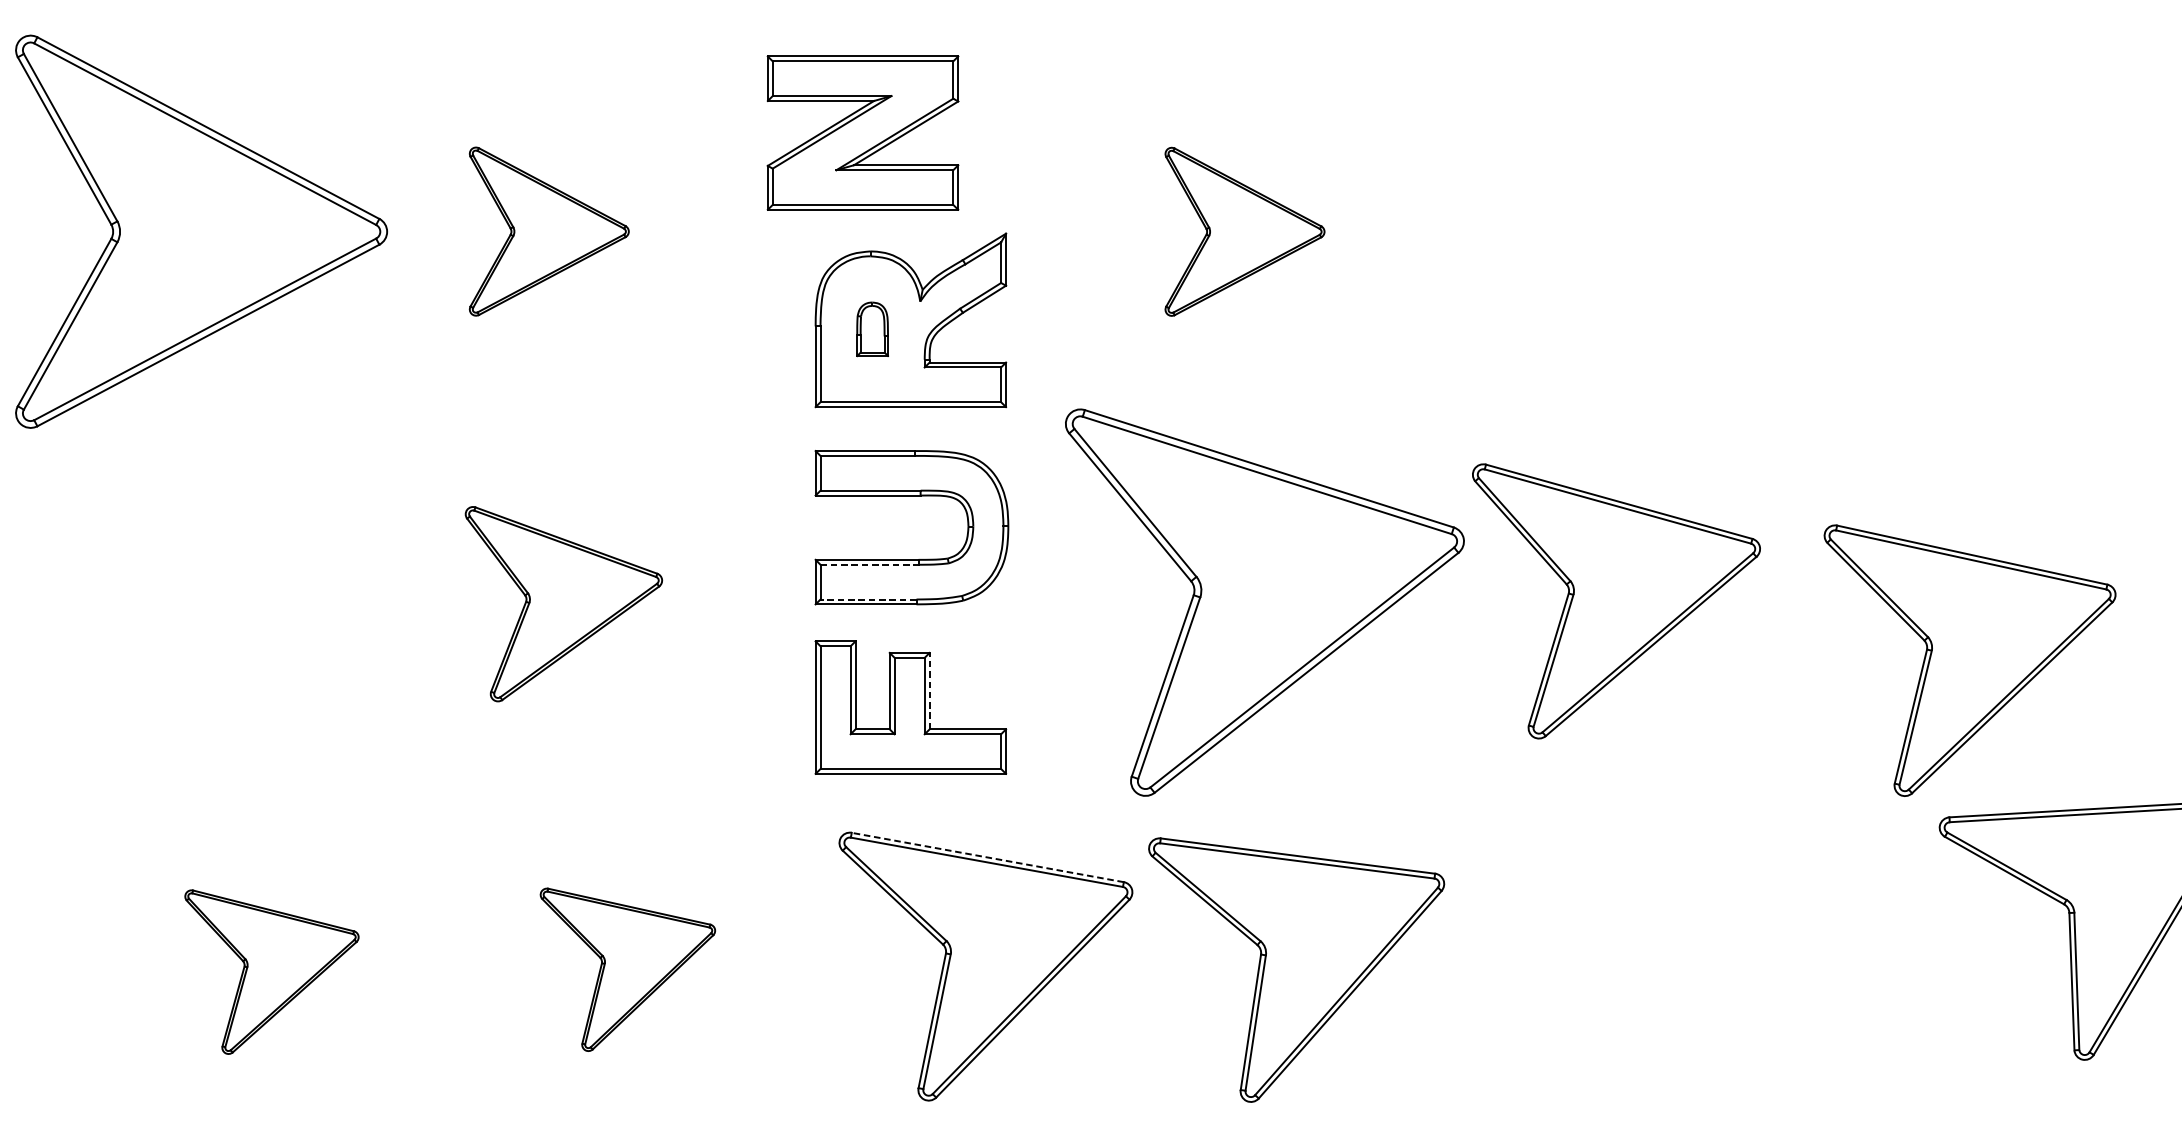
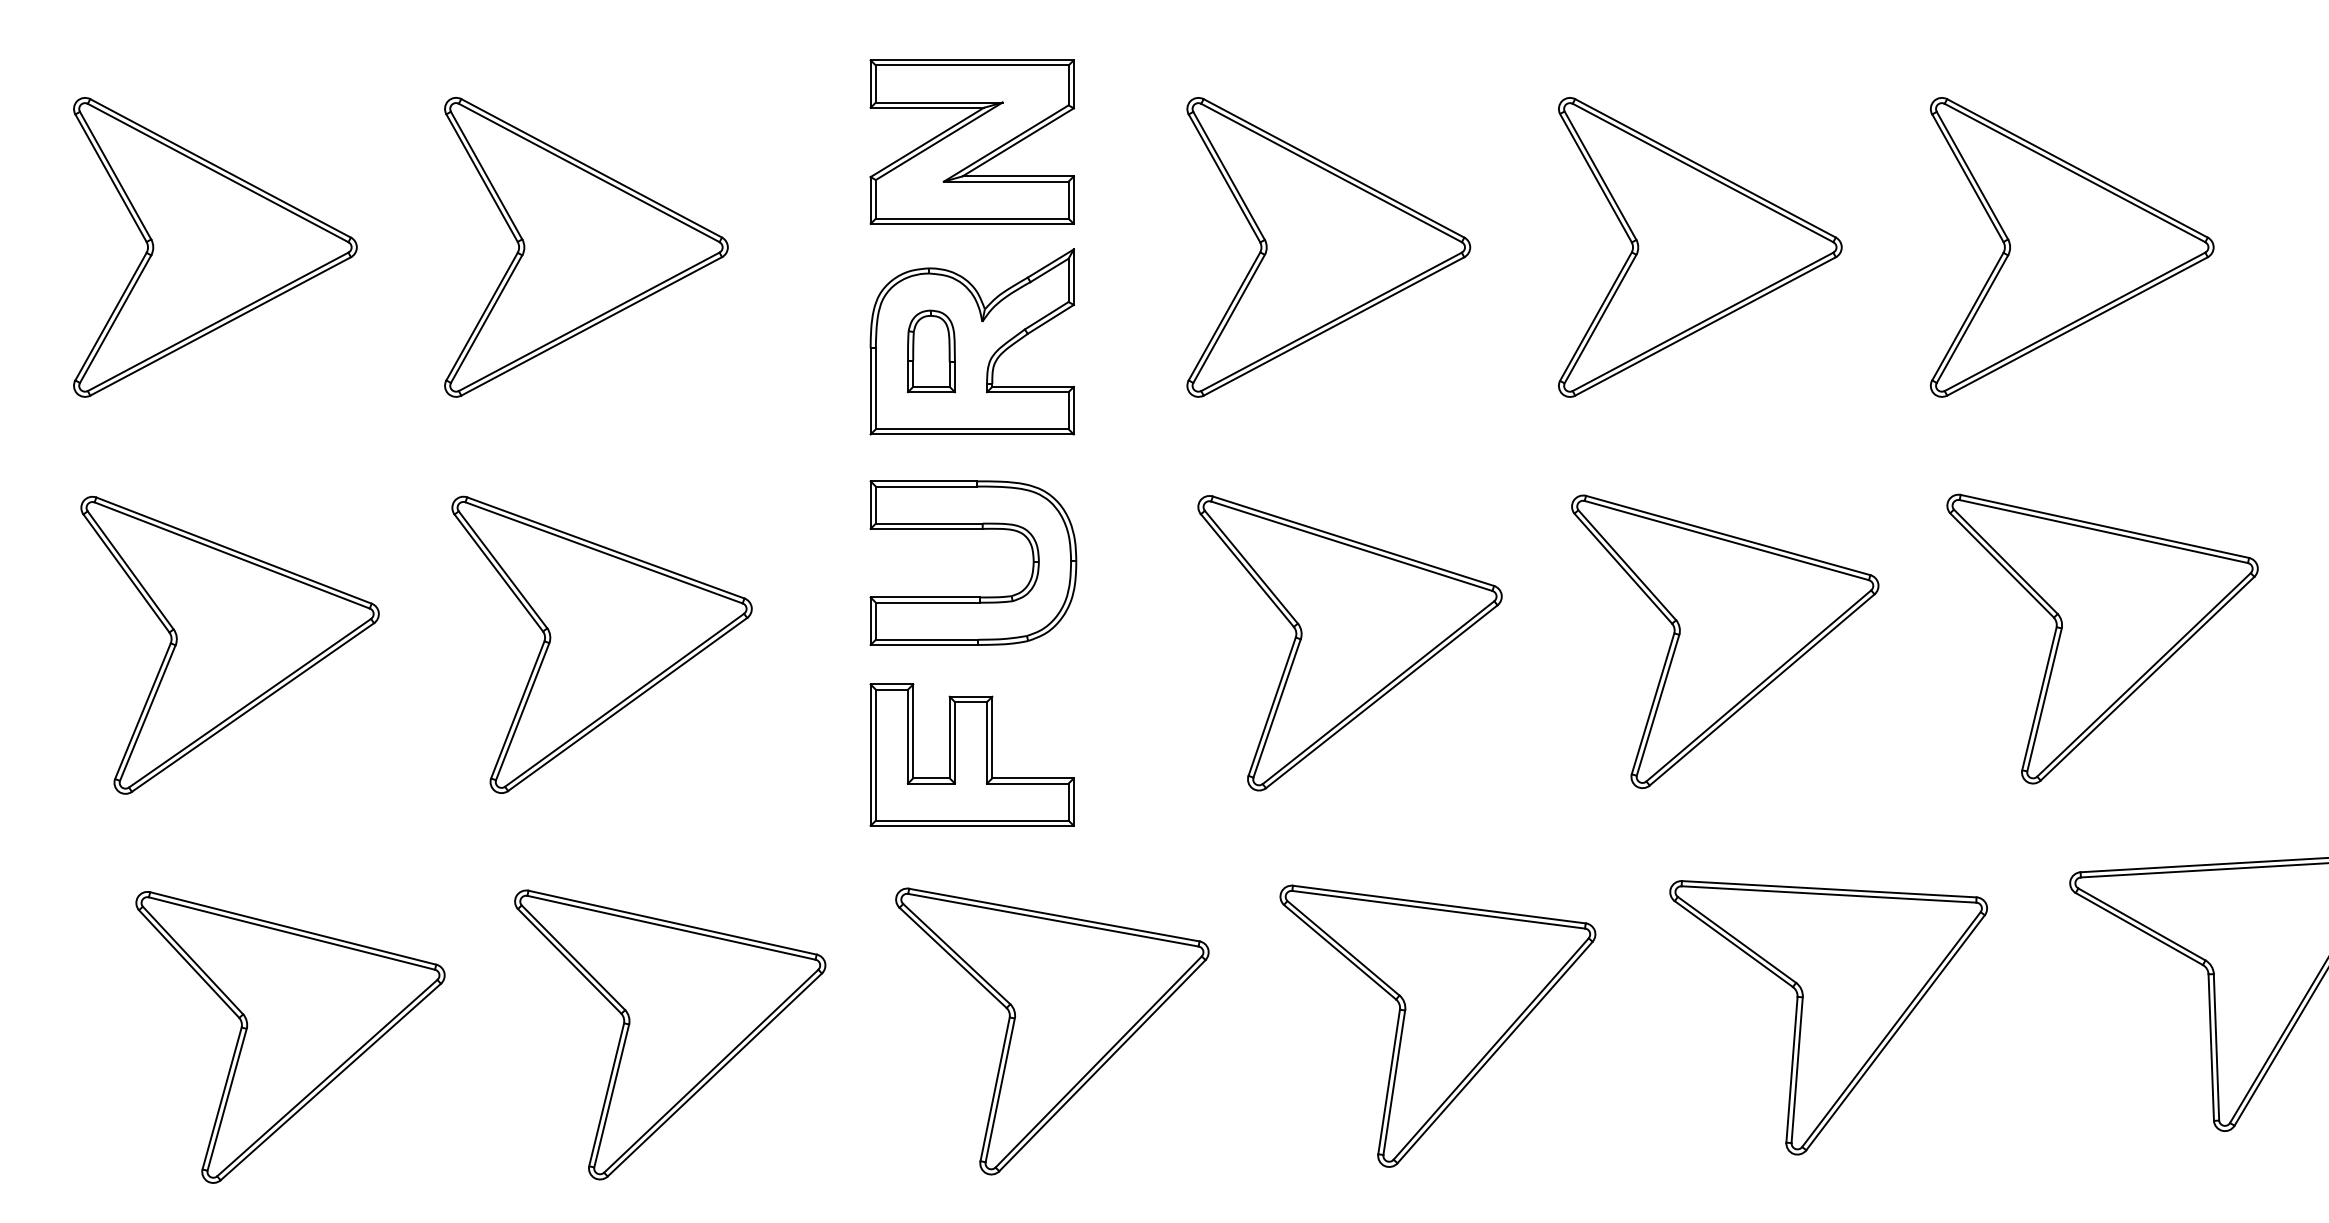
part: (862, 132) -> (971, 141), moved
part: (549, 230) -> (586, 246), size x1.67
part: (201, 231) -> (215, 247), size x0.71
part: (1244, 231) -> (1328, 247), size x1.67
part: (1593, 231) -> (1700, 247), added
part: (1940, 231) -> (2071, 247), added
part: (872, 329) -> (931, 351), size x1.43
line: (869, 564) -> (928, 602), dashed -> solid
line: (867, 599) -> (926, 639), dashed -> solid
part: (1264, 602) -> (1349, 643), size x0.71
part: (214, 603) -> (229, 644), added
part: (563, 603) -> (601, 644), size x1.43
part: (1969, 660) -> (2102, 638), moved
line: (929, 691) -> (992, 737), dashed -> solid
line: (987, 857) -> (1054, 915), dashed -> solid
part: (1713, 953) -> (1828, 1017), added
part: (628, 969) -> (670, 1034), size x1.67
part: (1296, 969) -> (1437, 1025), moved
part: (271, 972) -> (290, 1037), size x1.67

